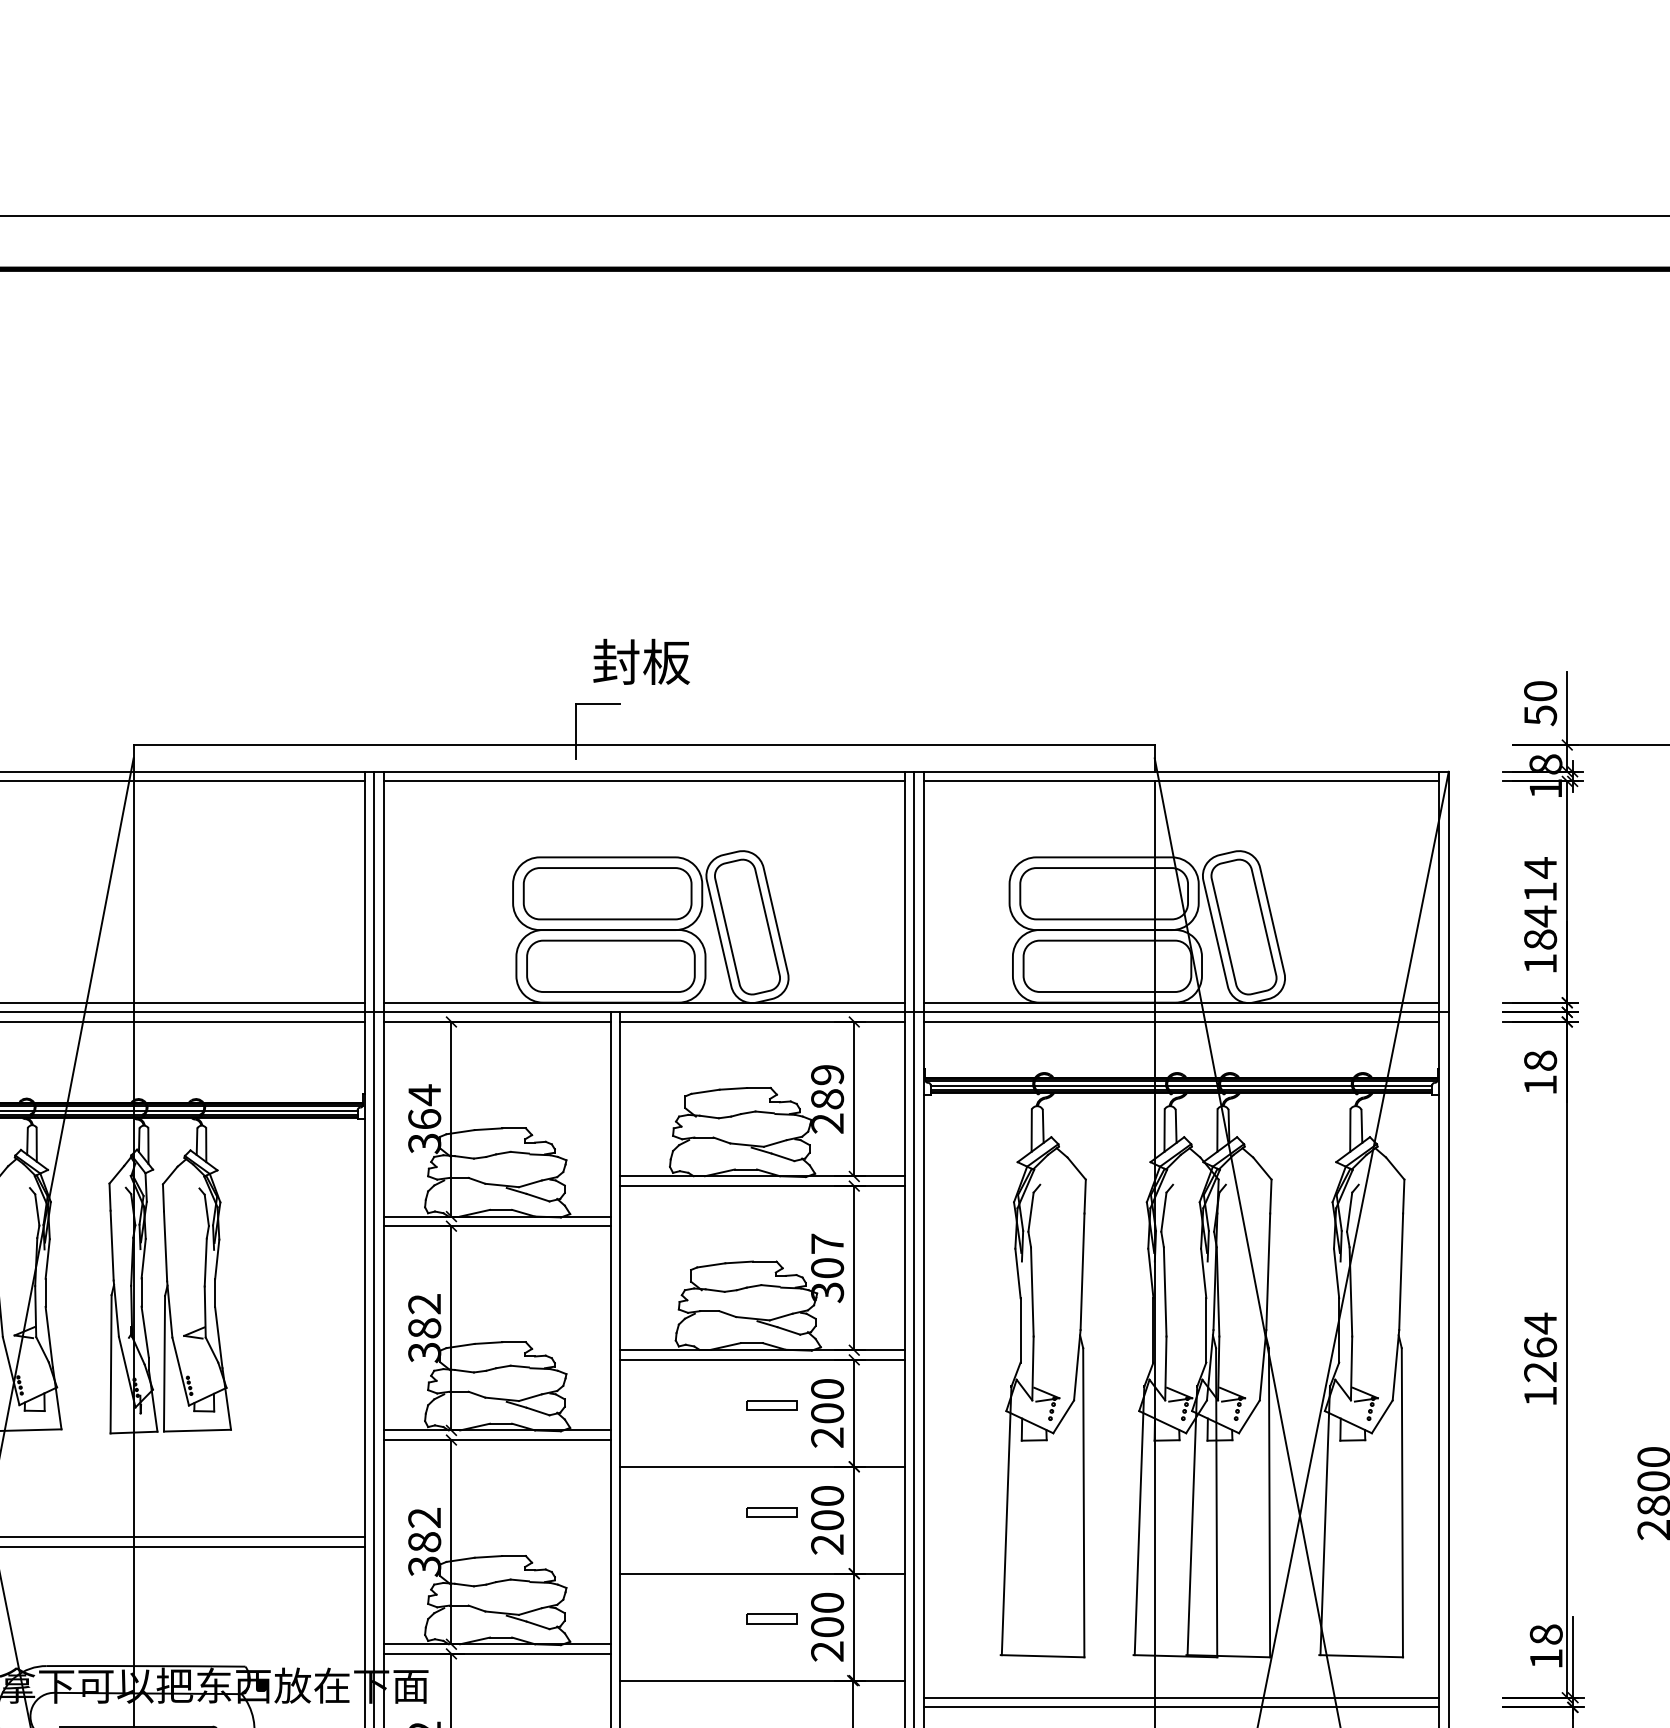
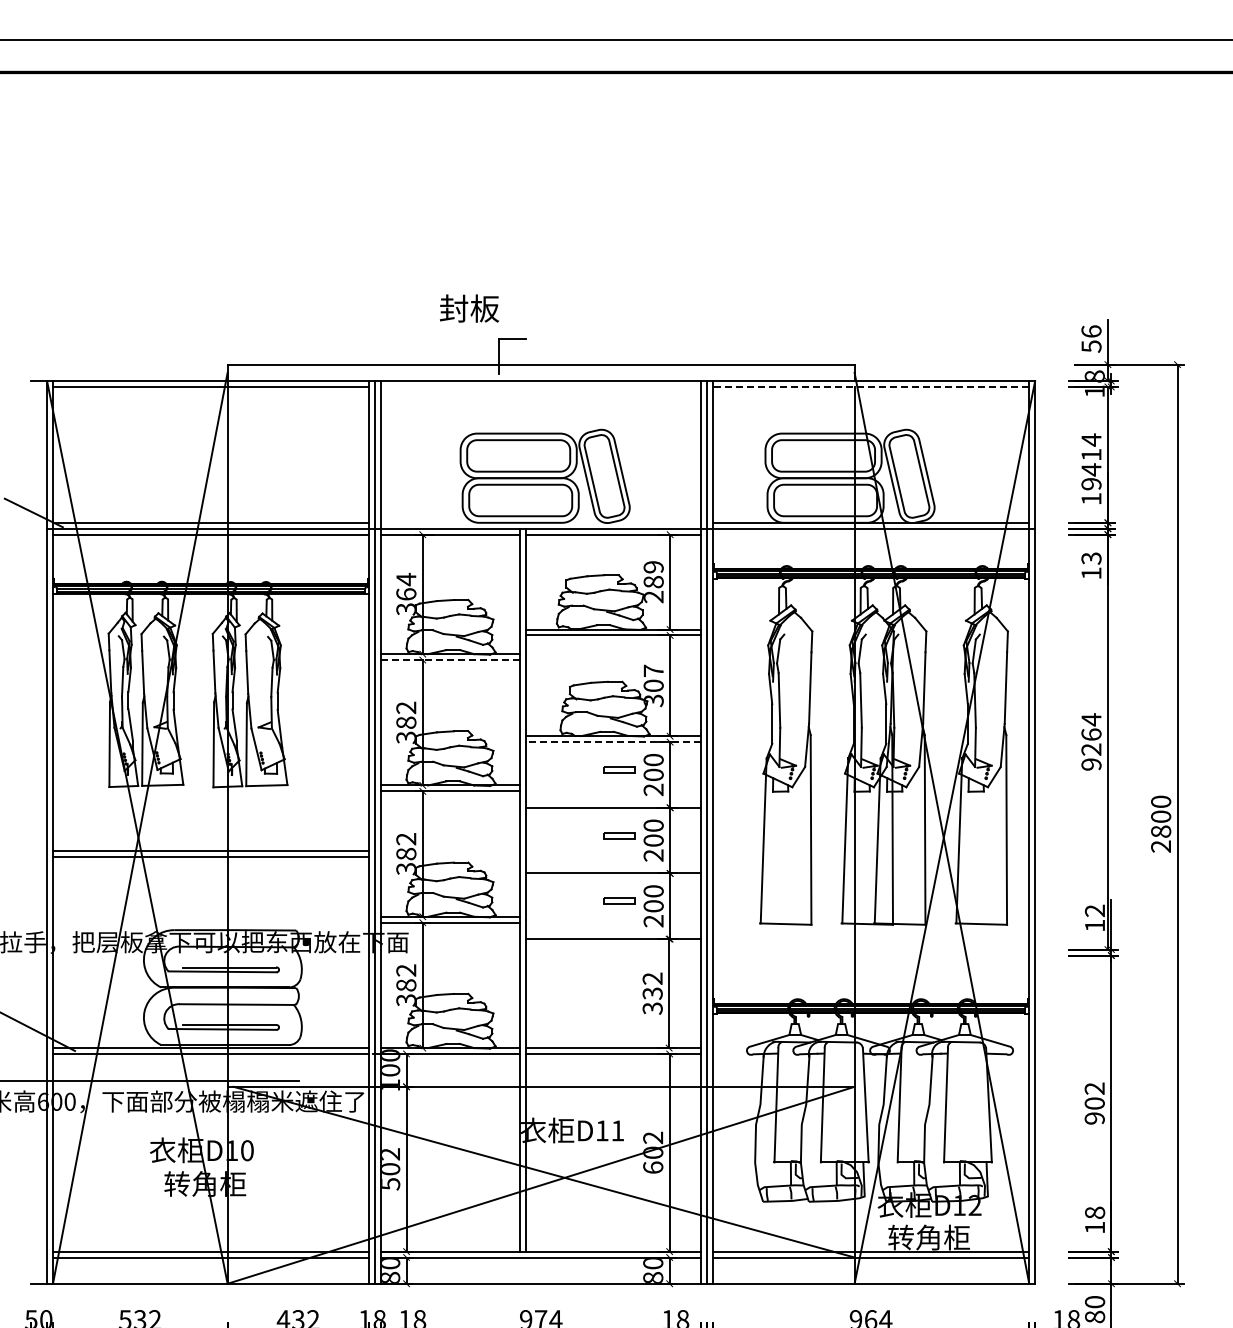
text: (641, 661) -> (469, 308), moved
text: (1540, 691) -> (1091, 331), 50 -> 56
line: (643, 780) -> (540, 386), removed
line: (1180, 780) -> (870, 386), solid -> dashed
text: (1540, 938) -> (1091, 483), 18 -> 19
line: (643, 1002) -> (540, 522), removed
line: (1180, 1021) -> (870, 534), removed
text: (1540, 1060) -> (1091, 558), 18 -> 13
line: (496, 1226) -> (450, 660), solid -> dashed
line: (762, 1360) -> (613, 742), solid -> dashed
text: (1540, 1396) -> (1091, 764), 1264 -> 9264
text: (1547, 1634) -> (1095, 910), 18 -> 12
line: (1180, 1697) -> (870, 949), removed
line: (1180, 1707) -> (870, 955), removed

